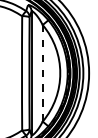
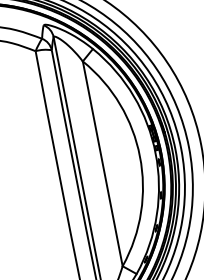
line: (42, 73) -> (102, 164), dashed -> solid

